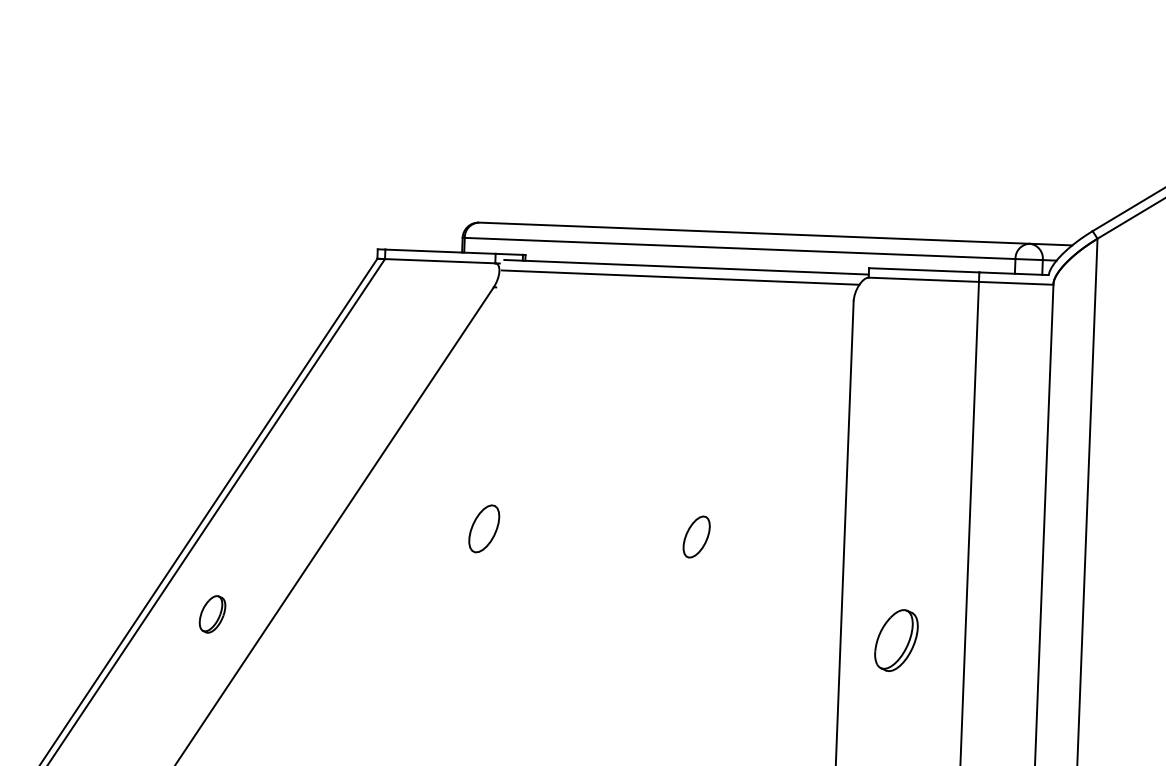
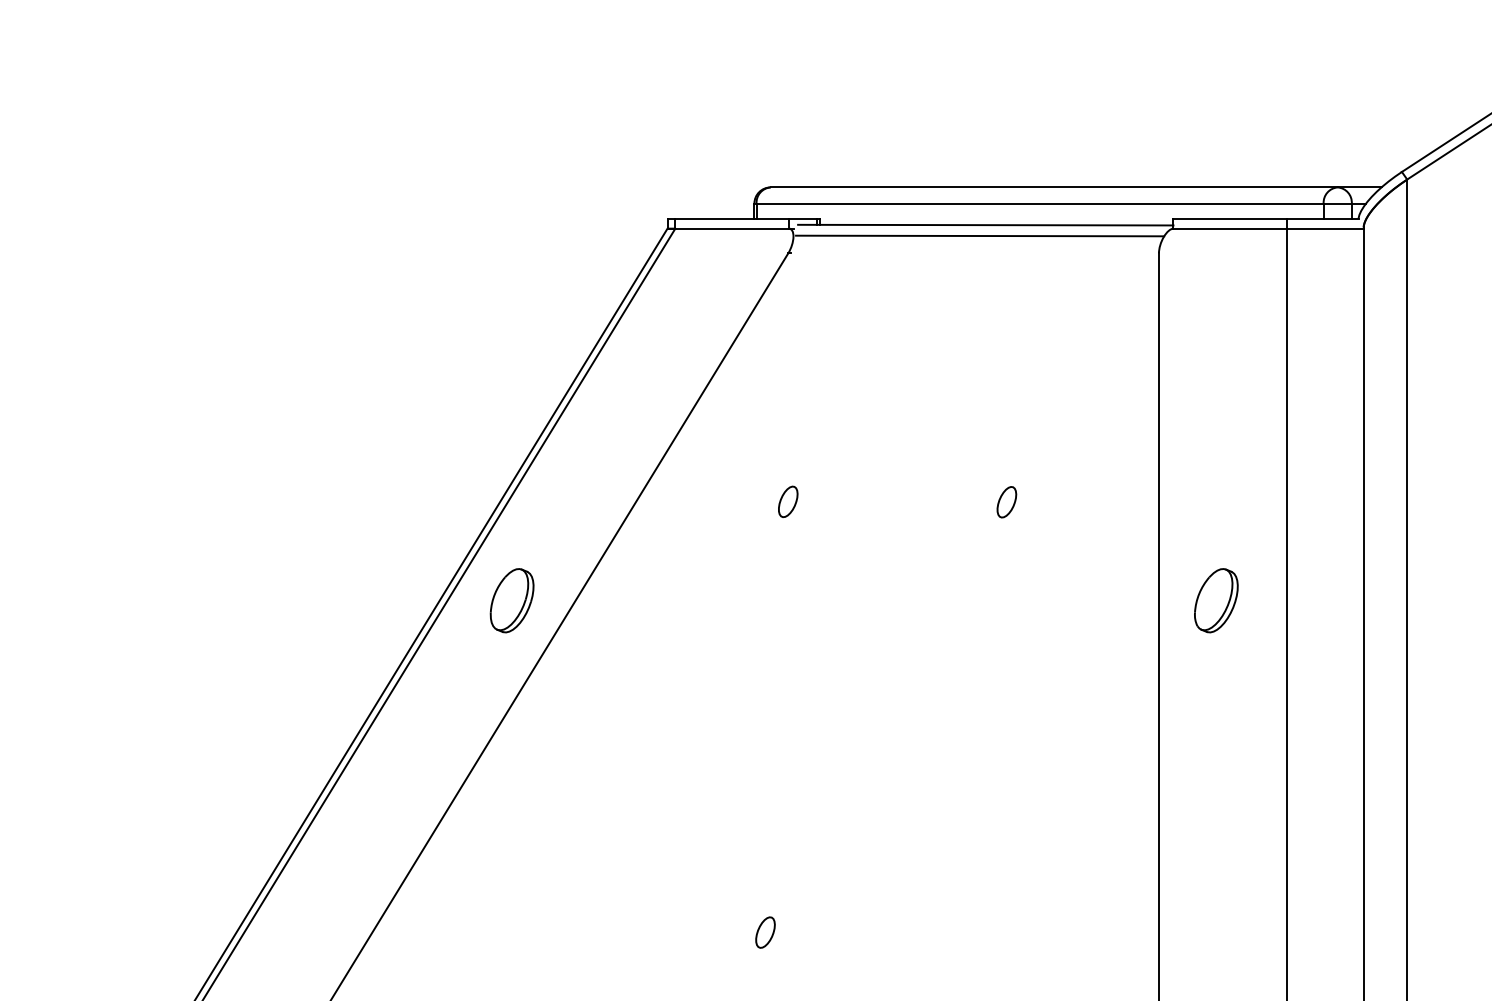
part: (484, 528) -> (788, 501), size x0.62
part: (696, 537) -> (1006, 502), size x0.71
part: (212, 614) -> (511, 600), size x1.67

